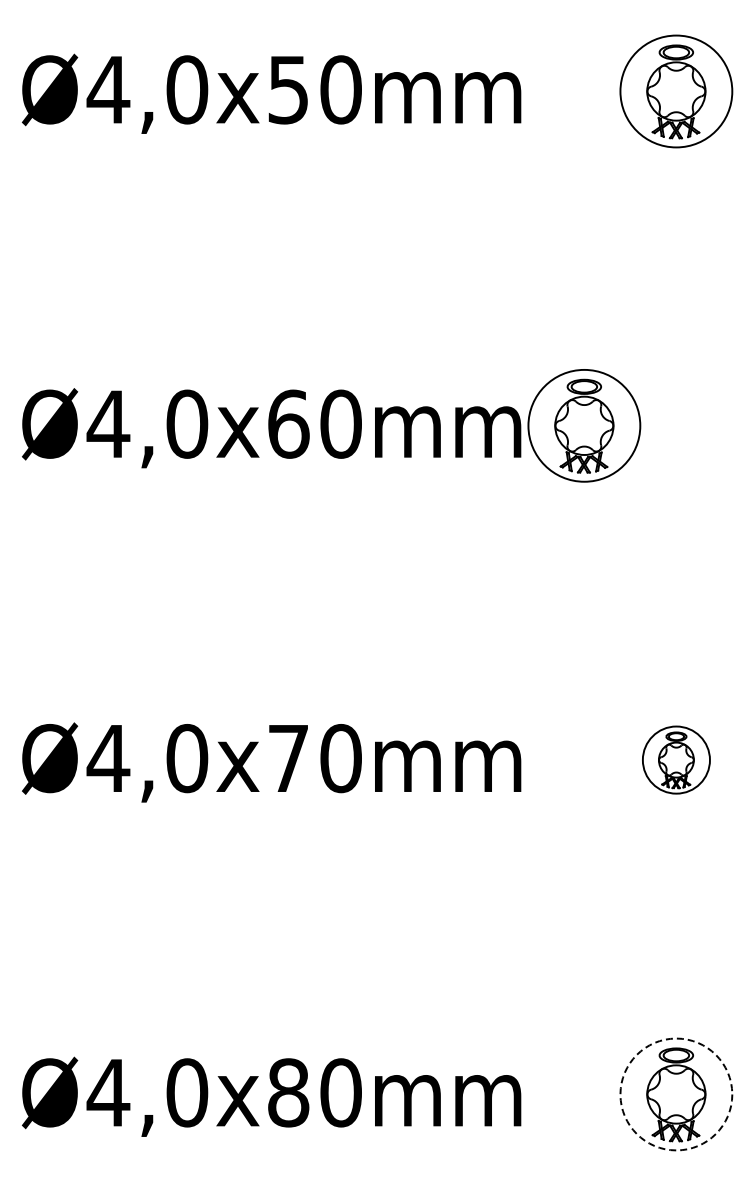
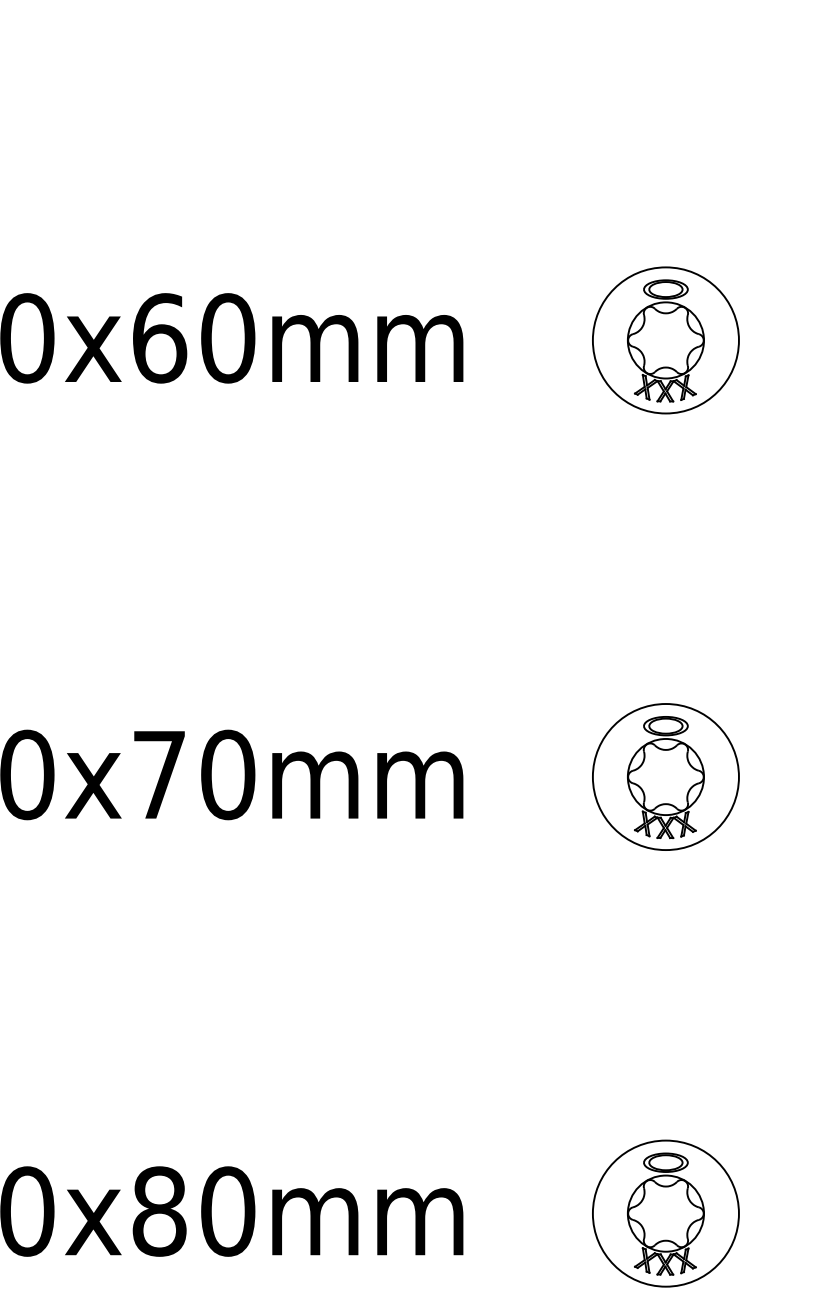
part: (584, 425) -> (666, 340), moved
part: (676, 759) -> (666, 776), size x1.67
circle: (676, 1094) -> (666, 1213), dashed -> solid

